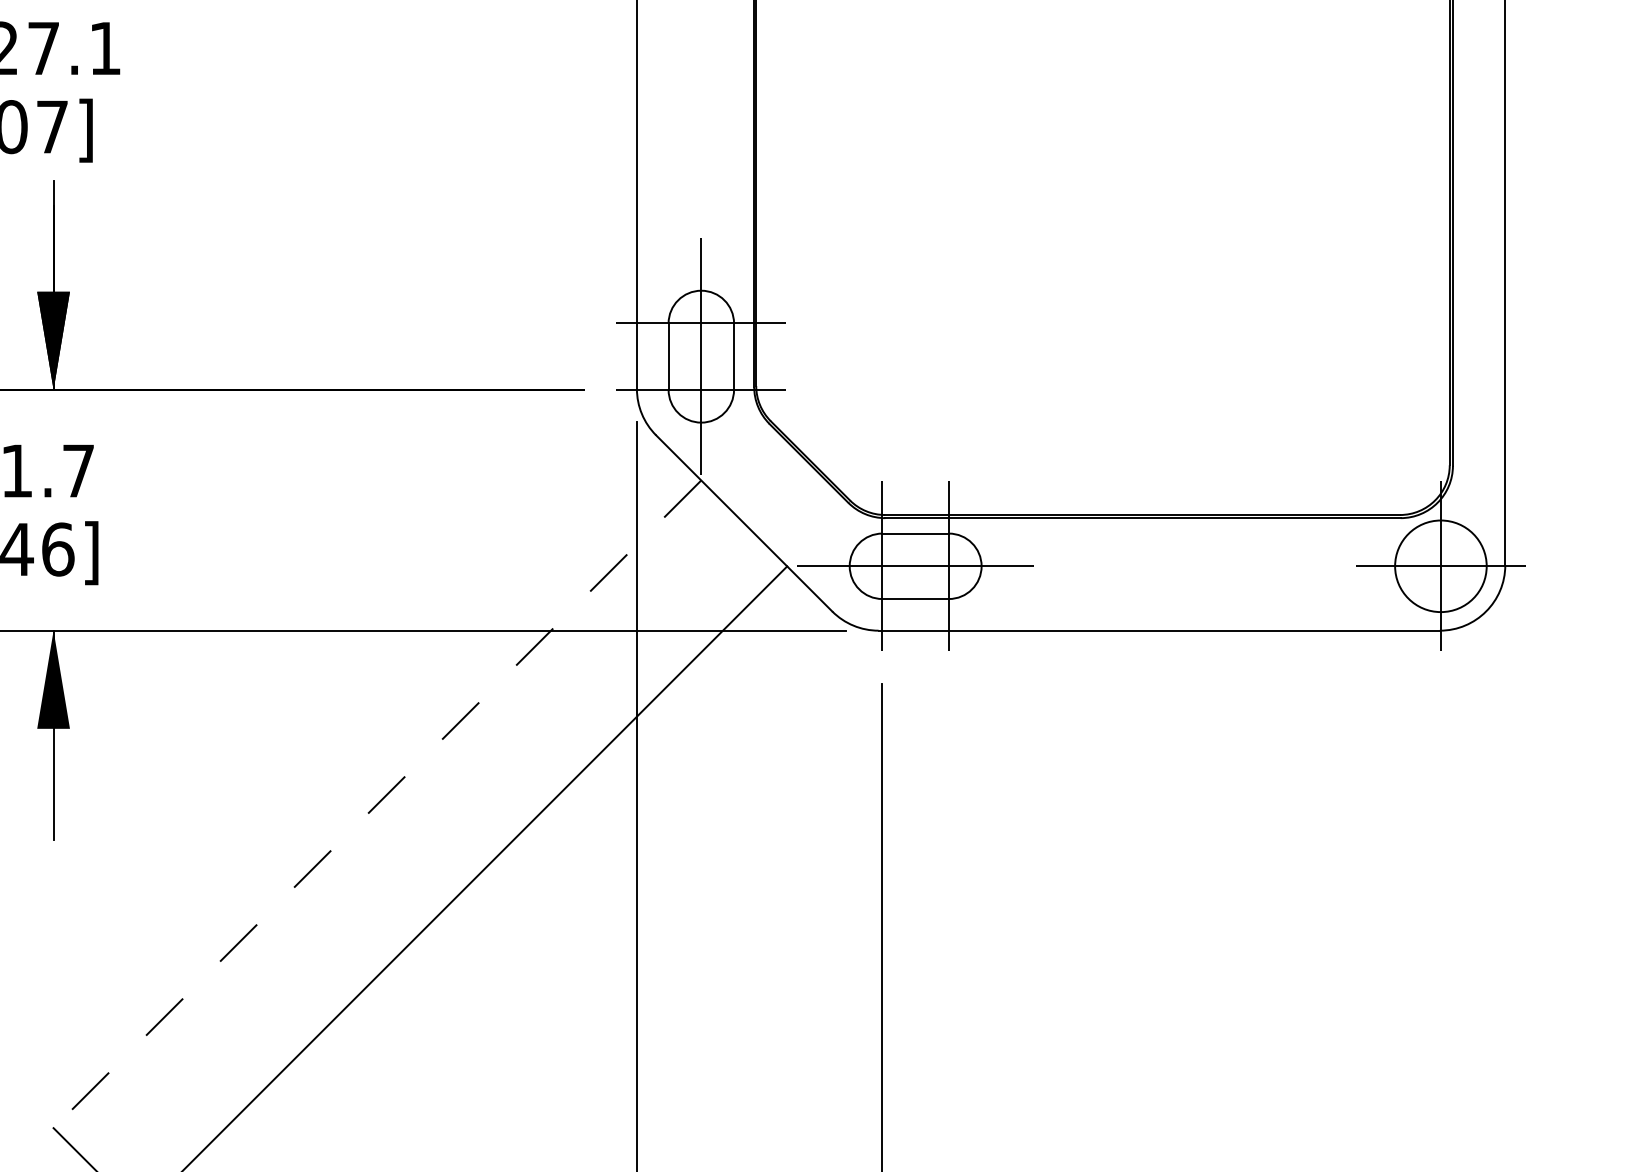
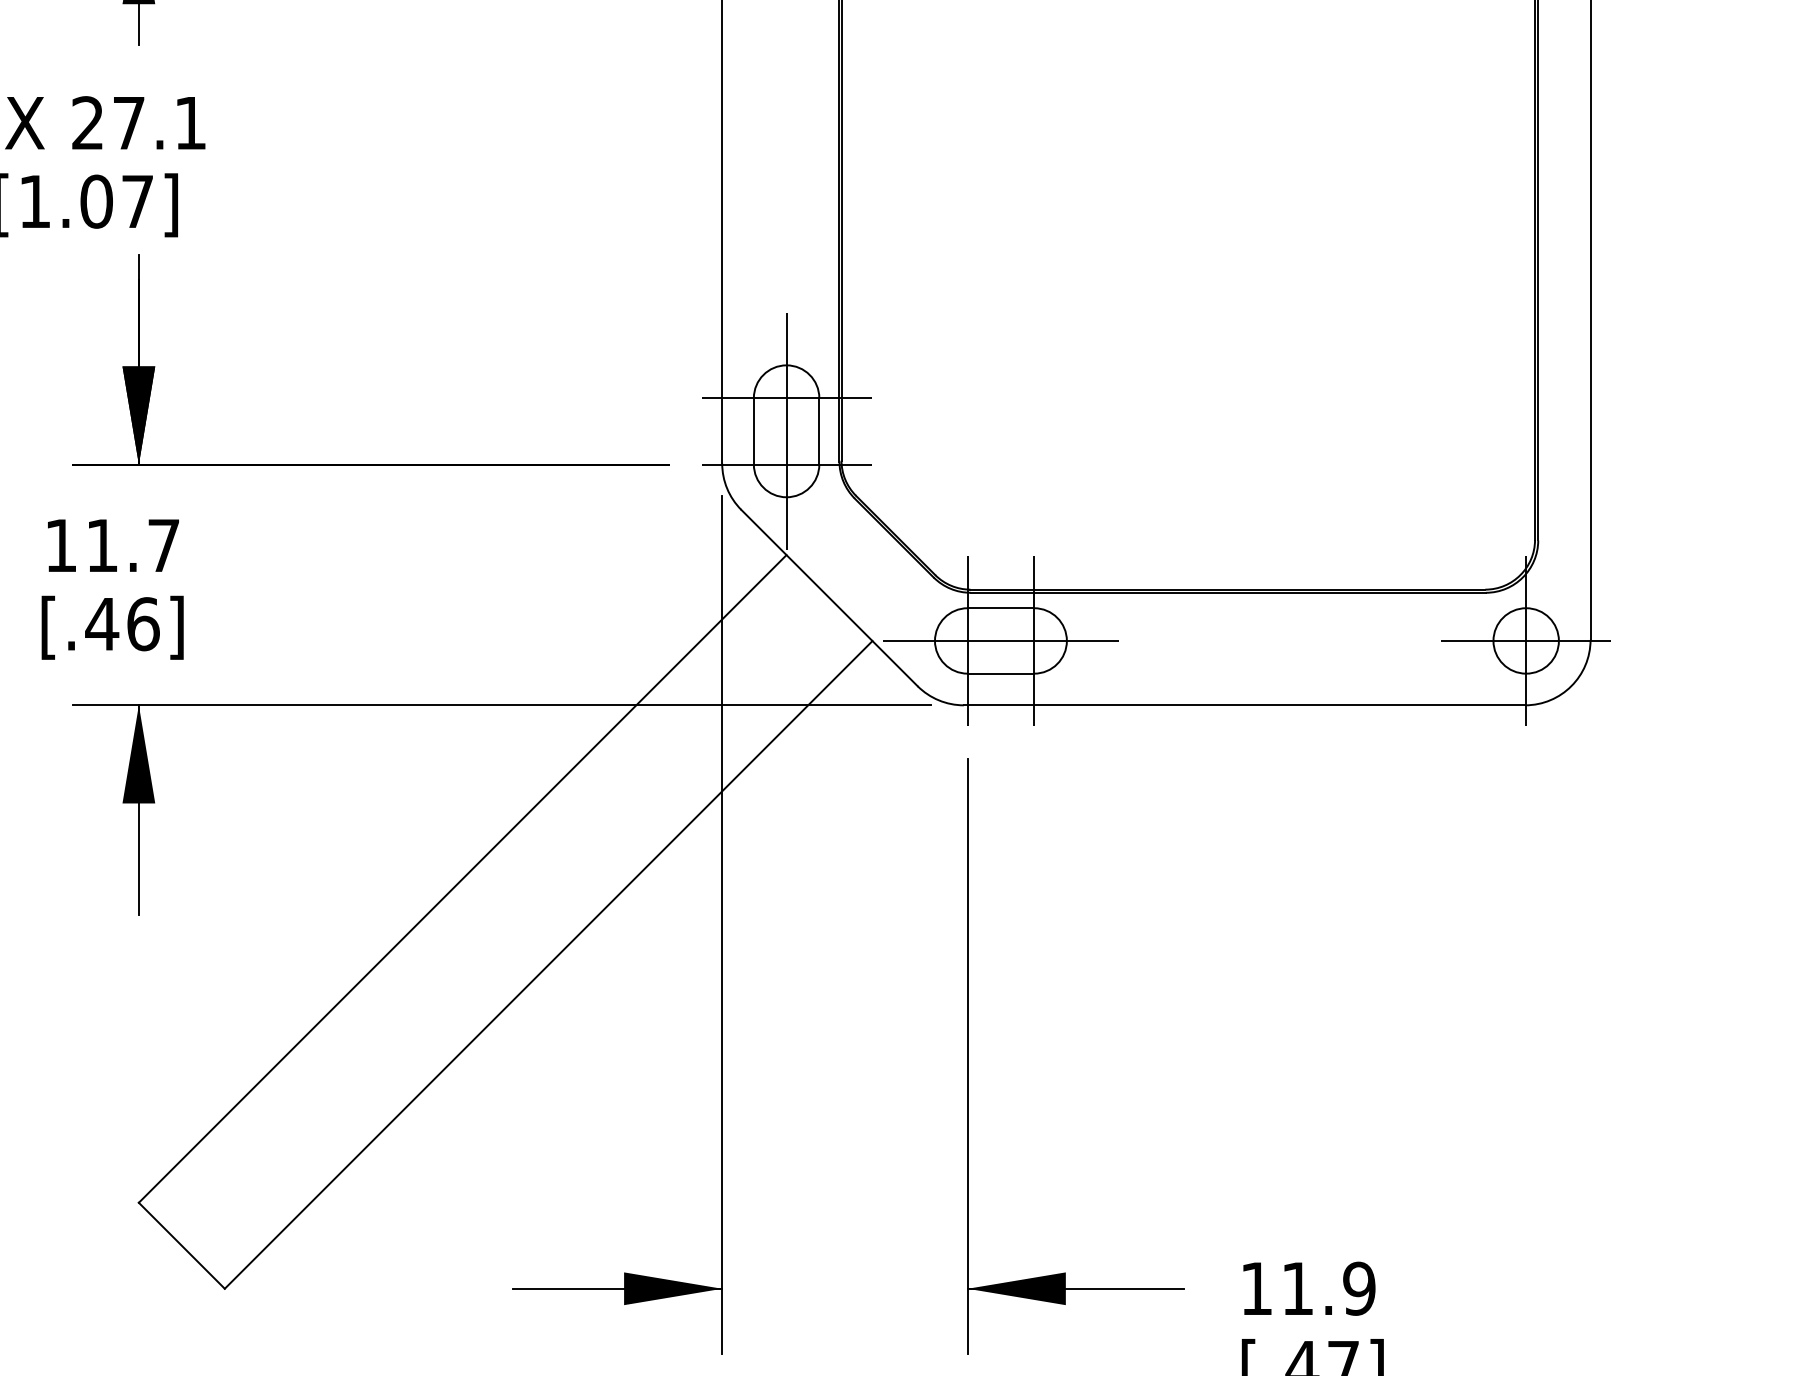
circle: (1440, 565) -> (1525, 640), size x0.71
line: (377, 803) -> (462, 878), dashed -> solid

